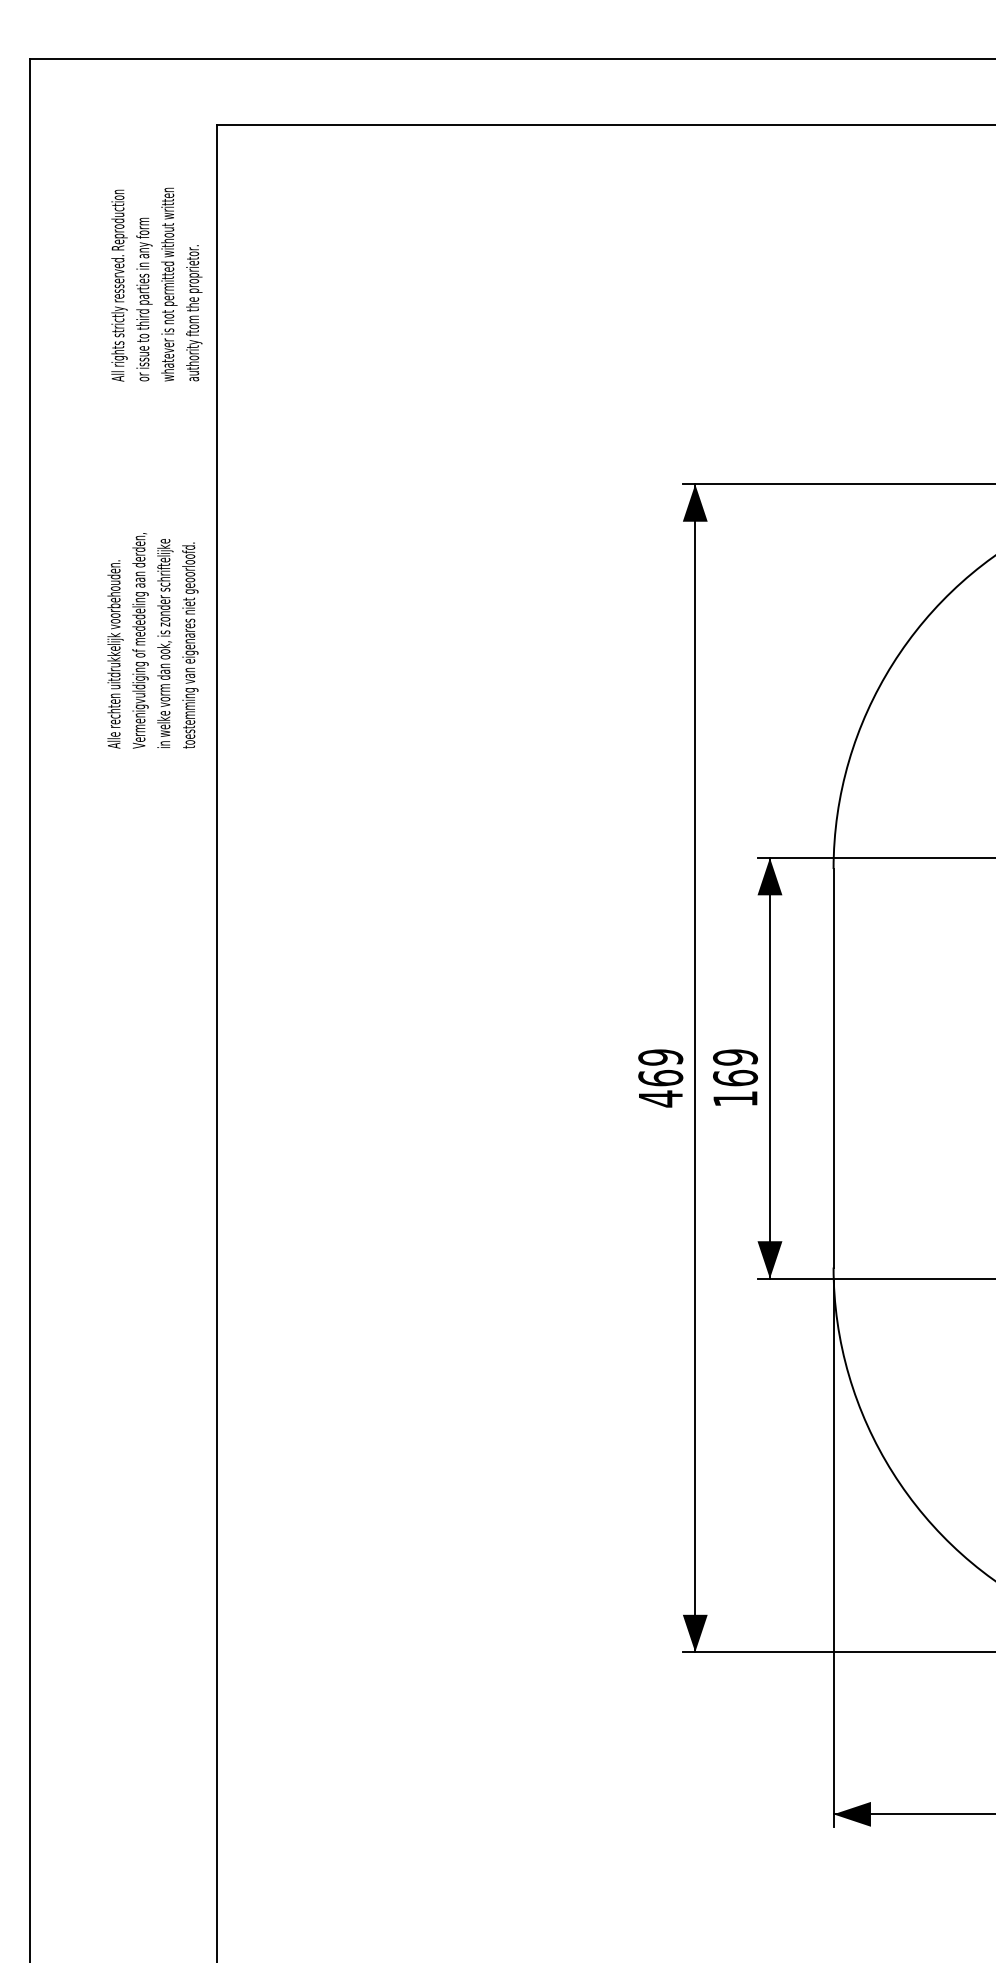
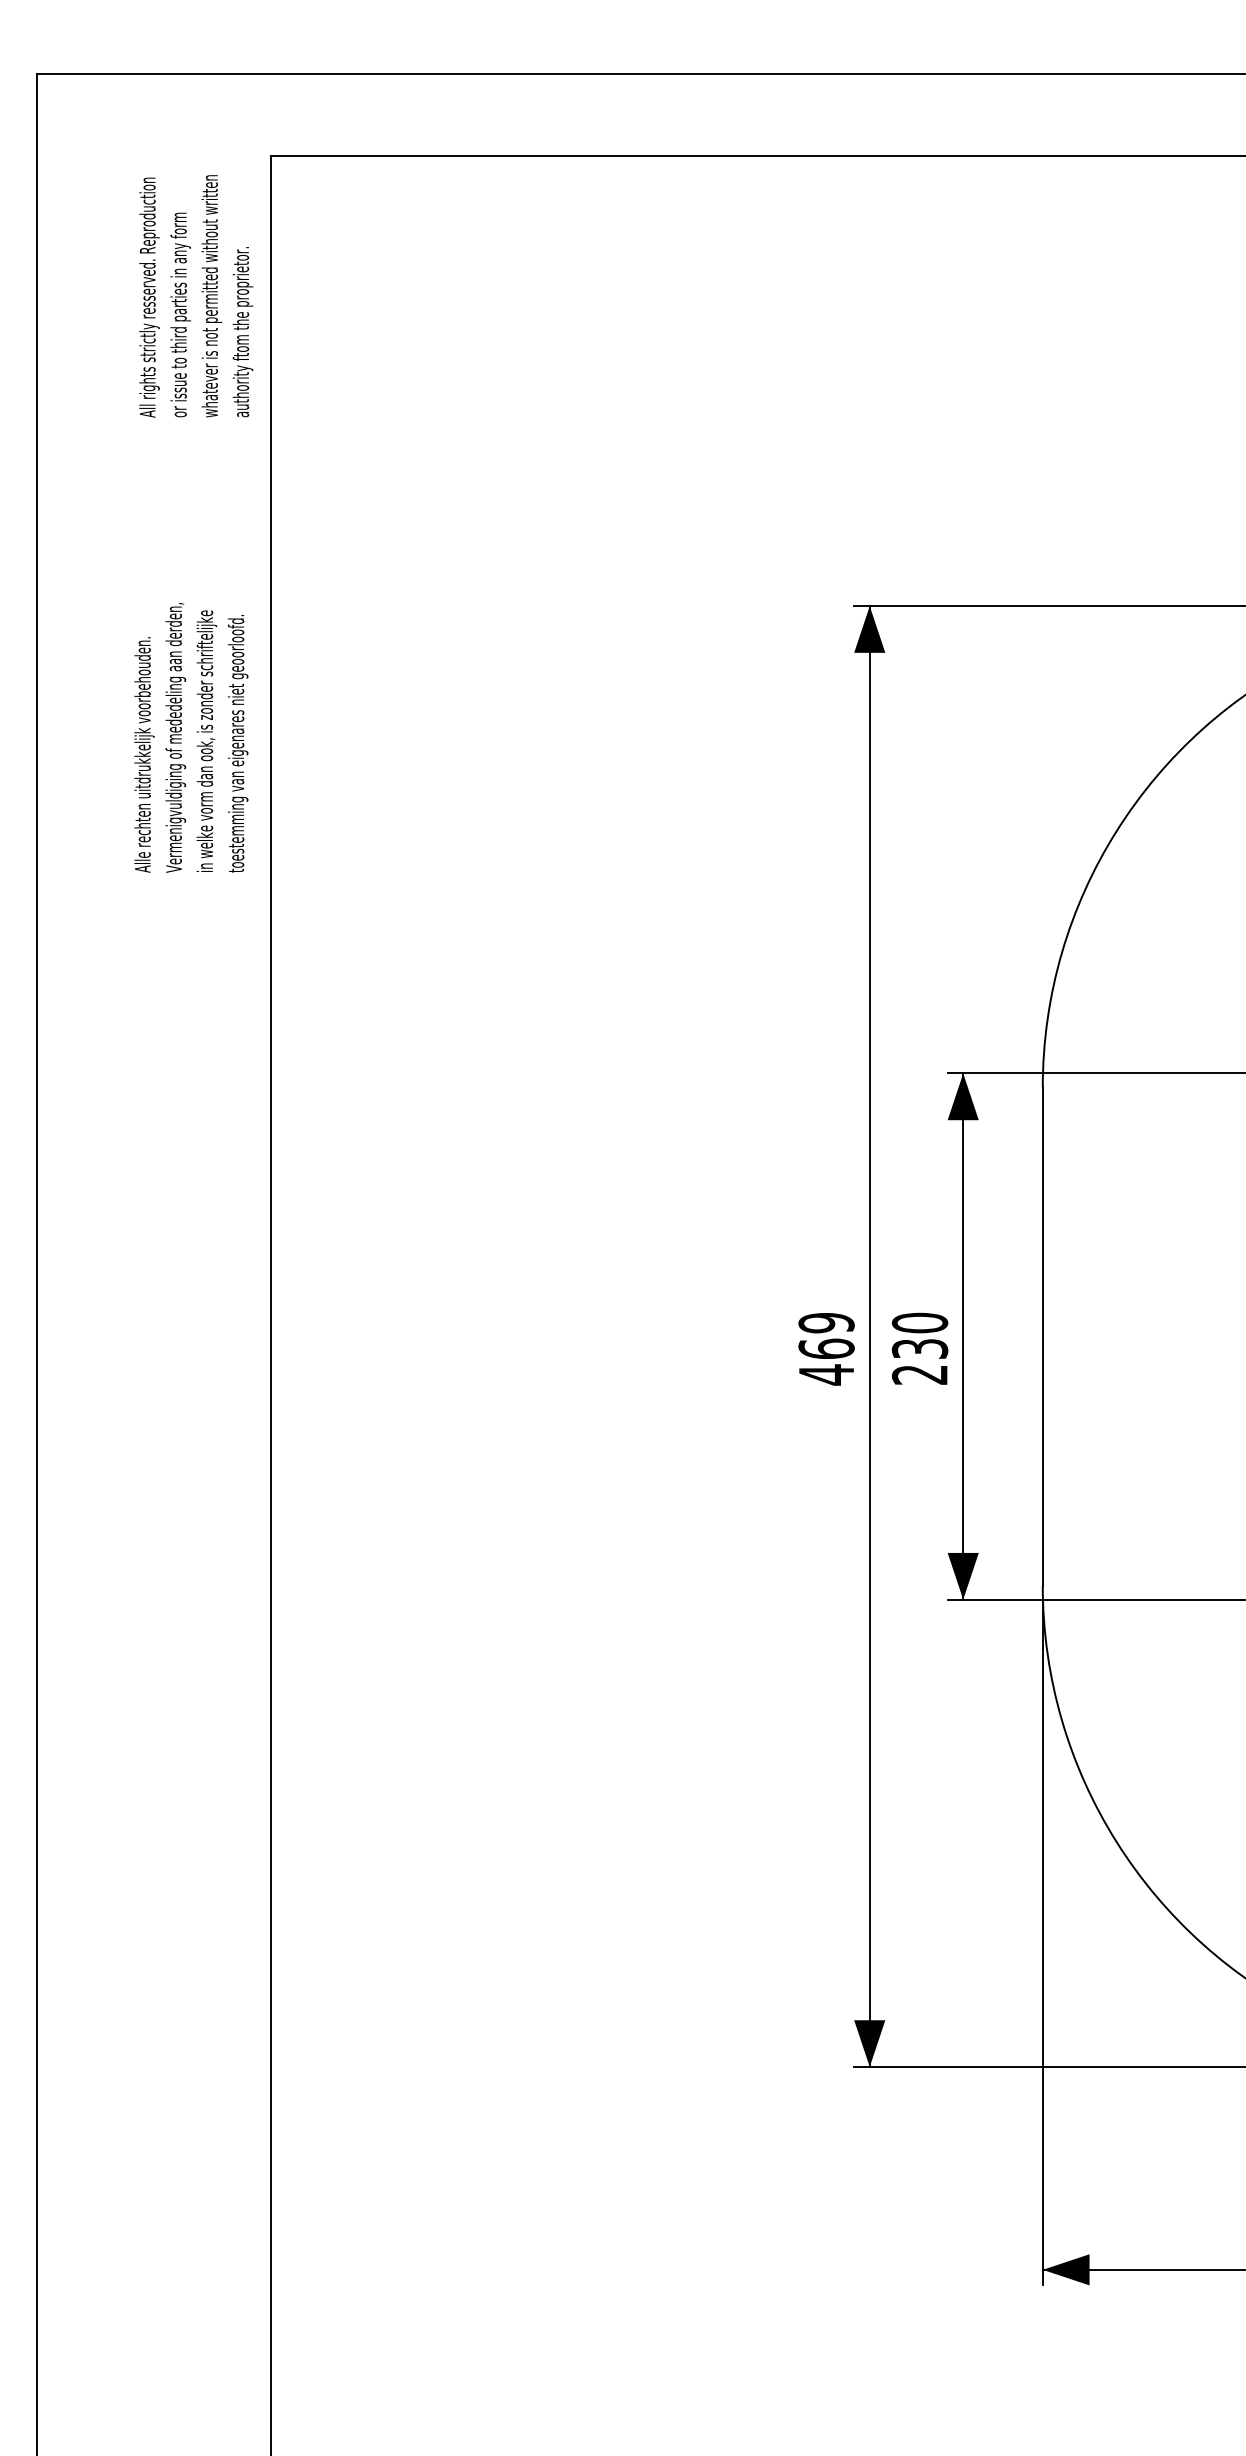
text: (157, 284) -> (196, 296), moved
text: (153, 640) -> (191, 737), moved
text: (735, 1077) -> (919, 1348), 169 -> 230

